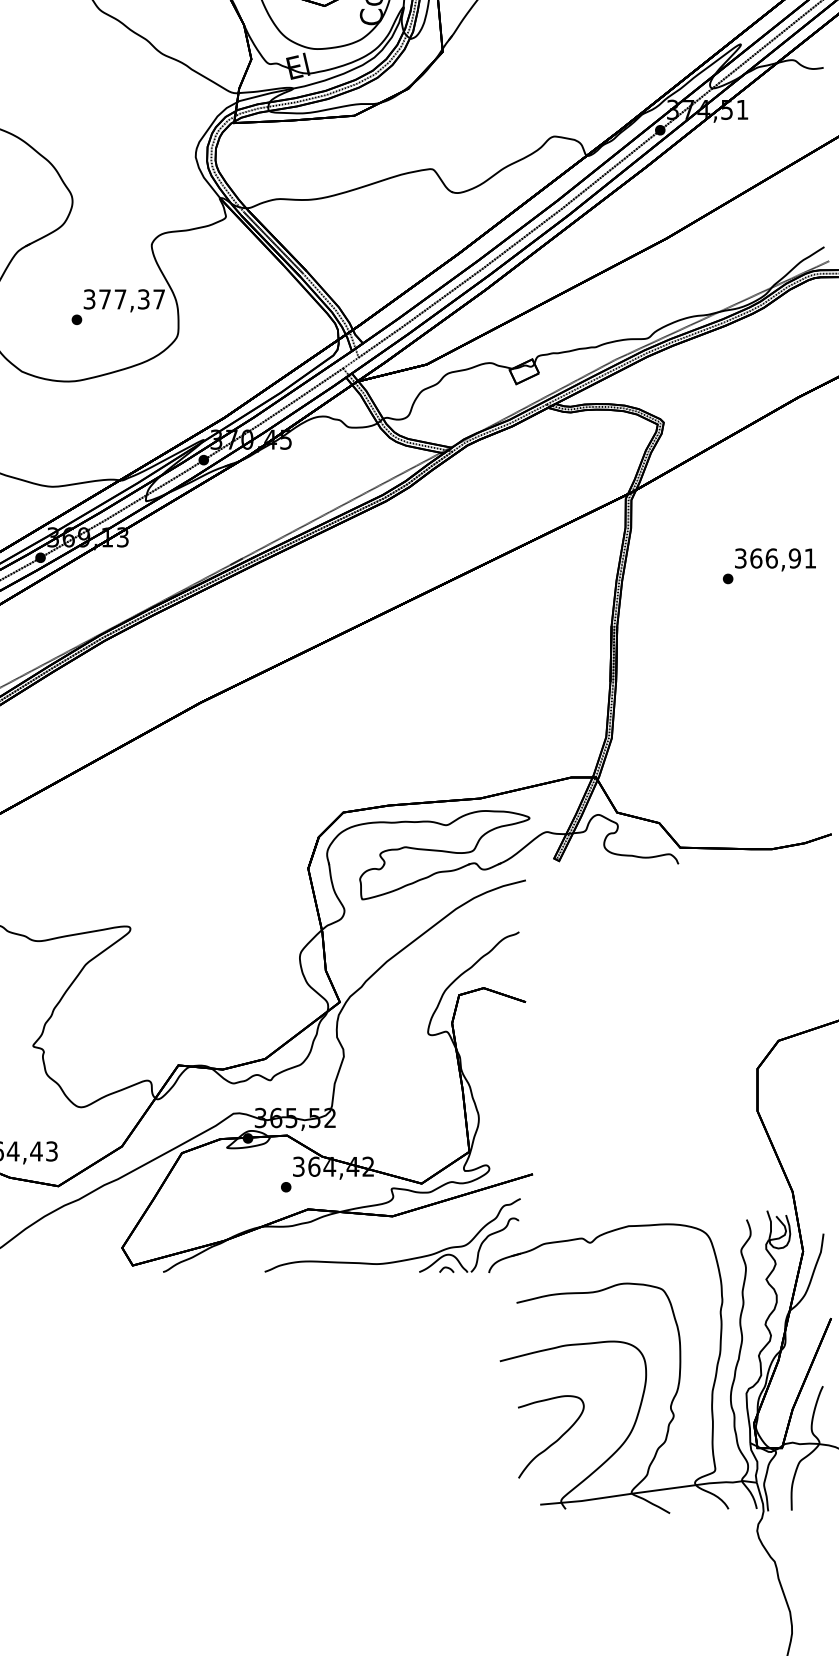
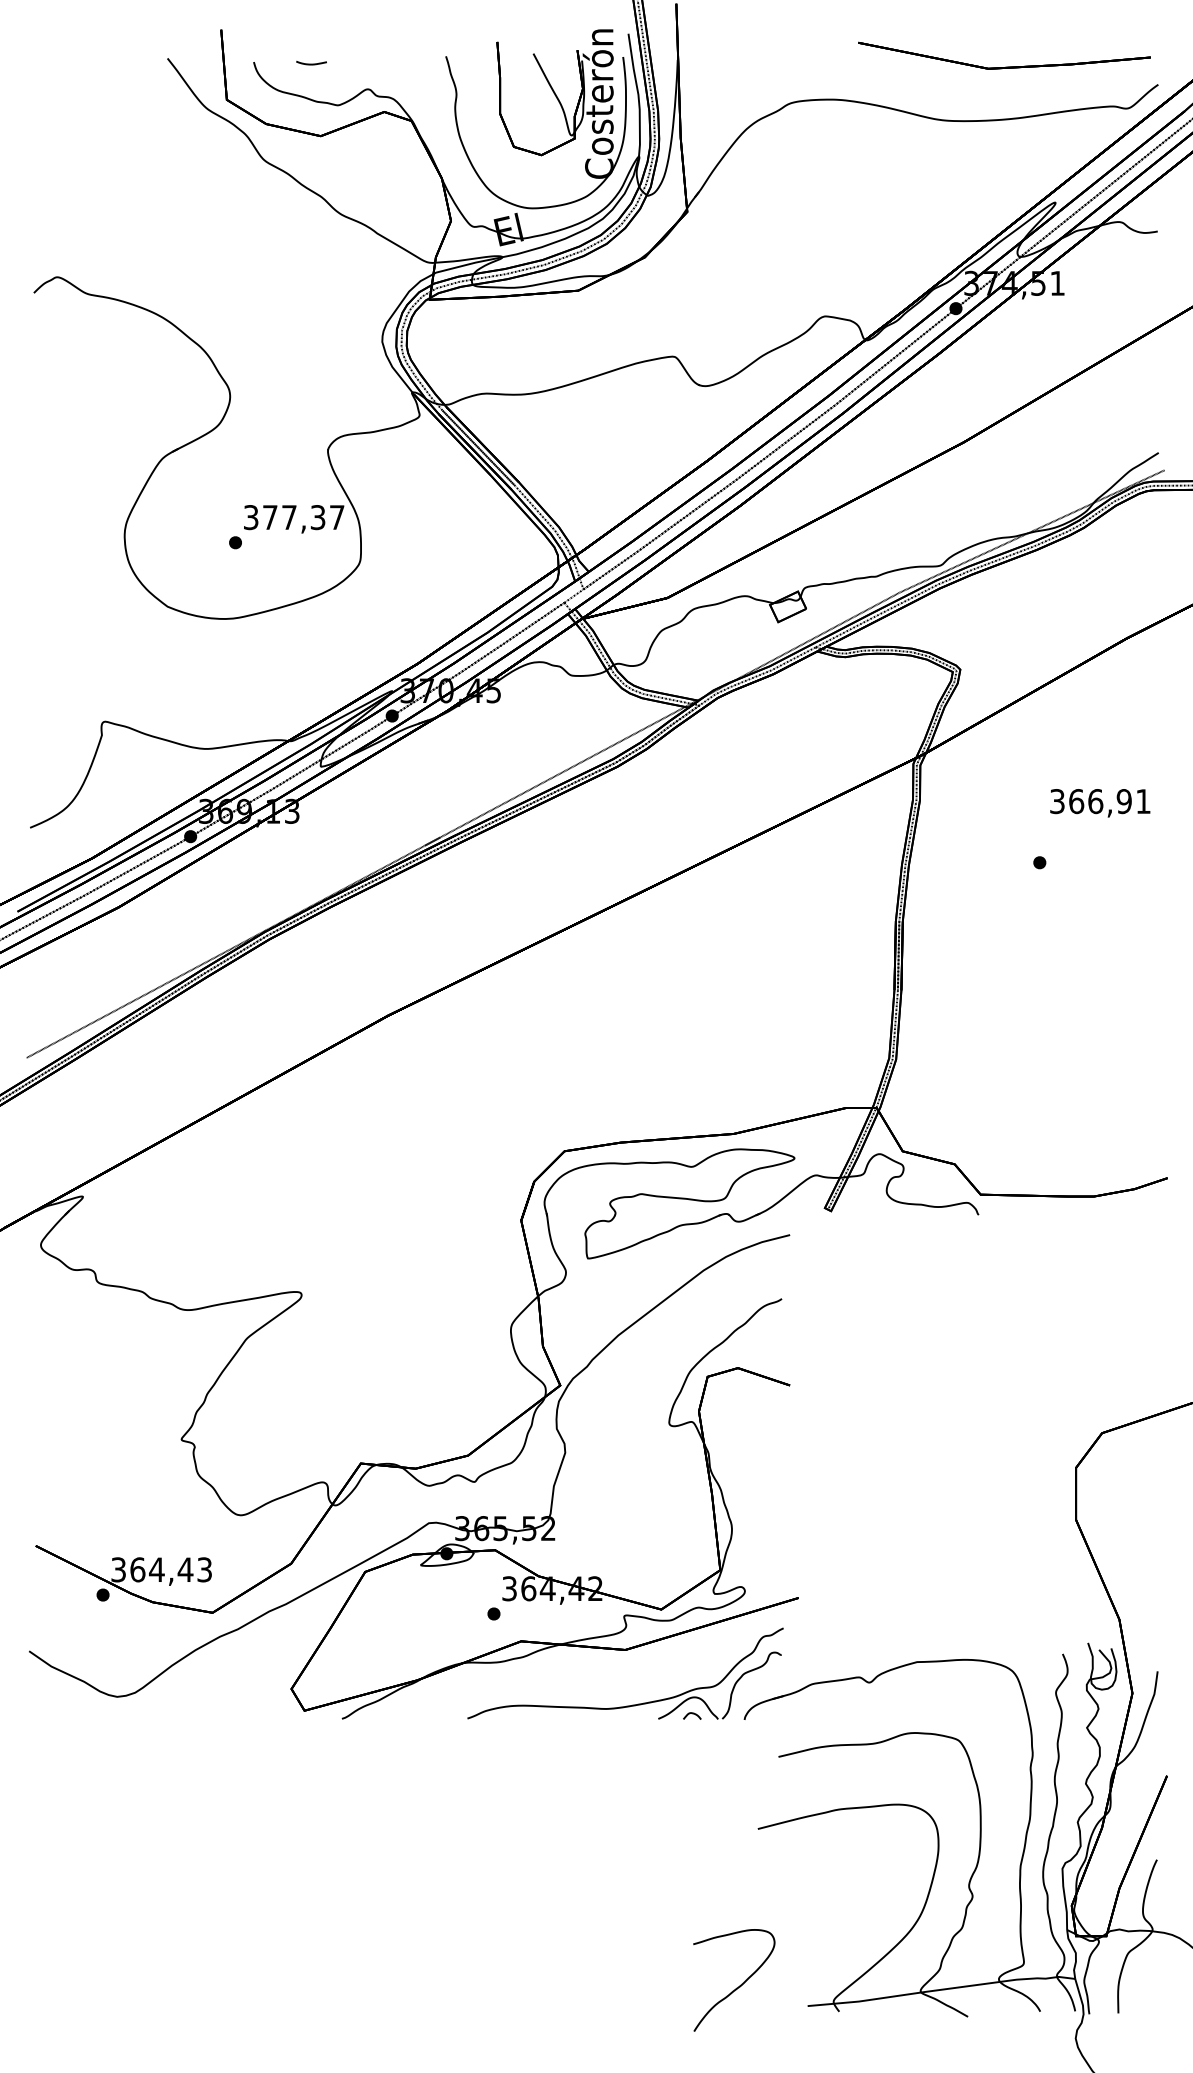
text: (775, 560) -> (1100, 803), moved
part: (555, 1441) -> (739, 1985), moved

